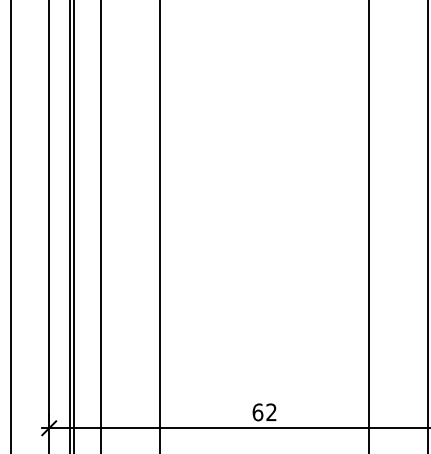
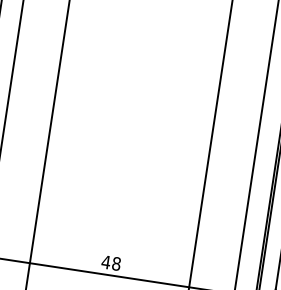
text: (264, 412) -> (111, 263), 62 -> 48

